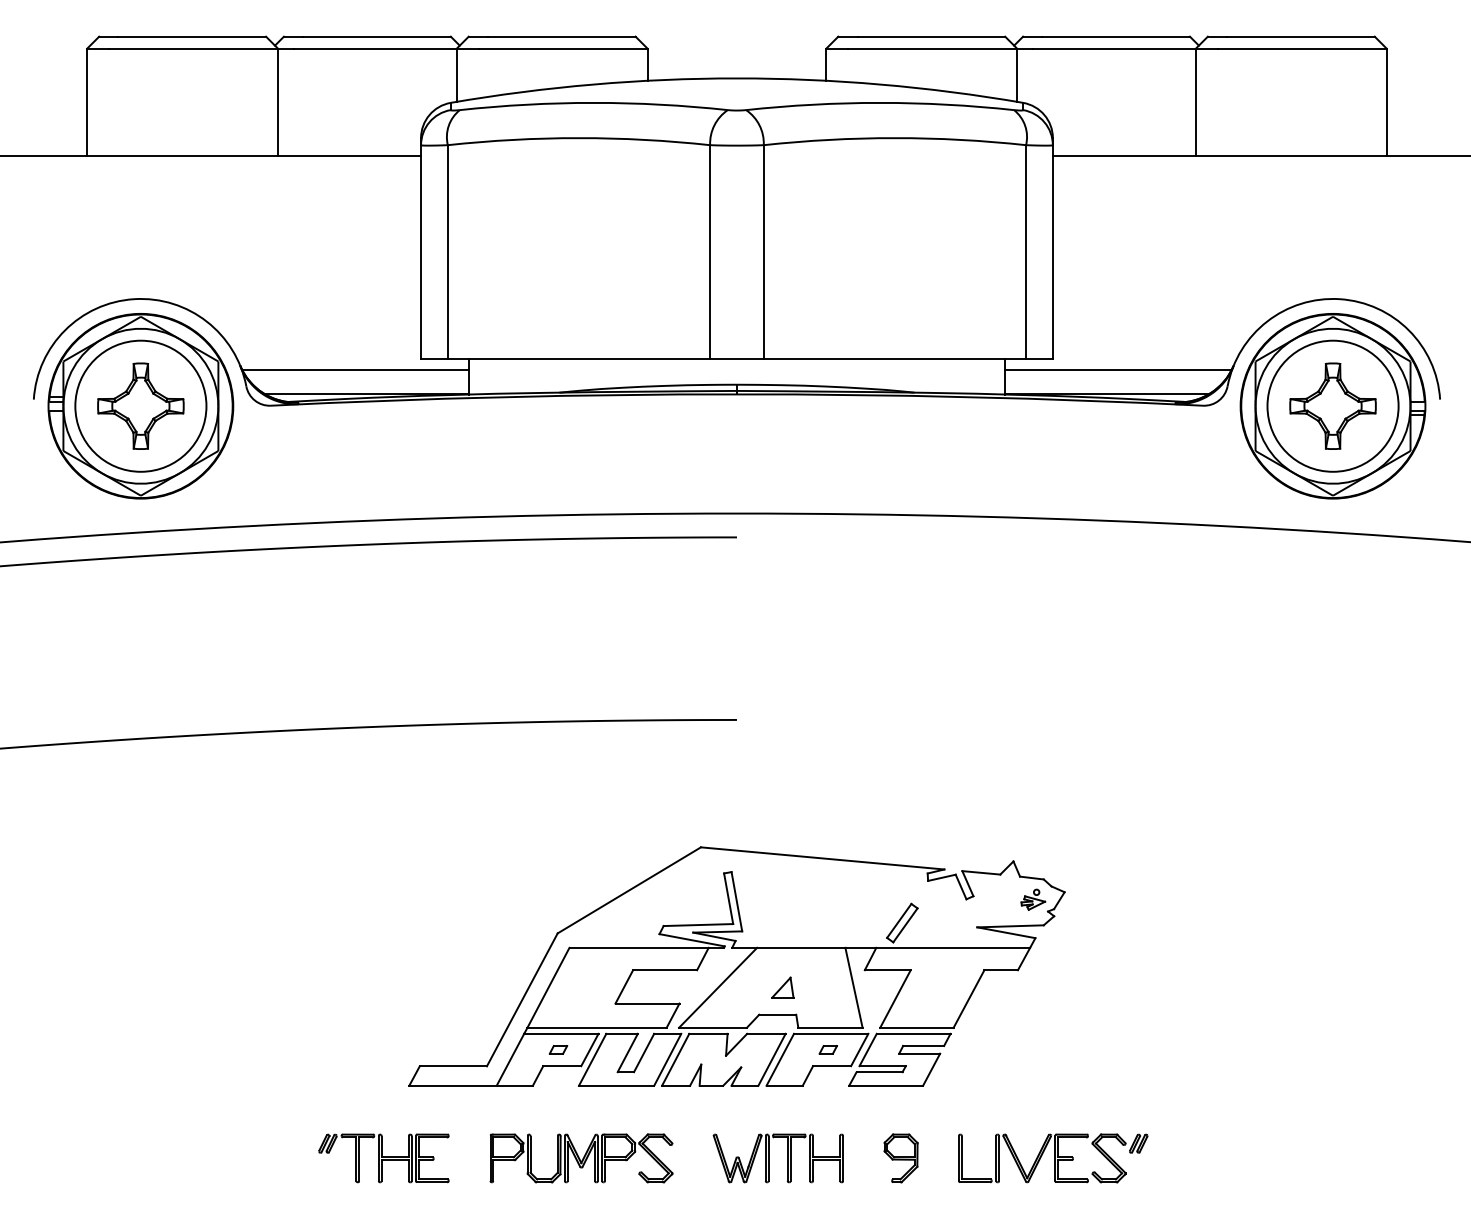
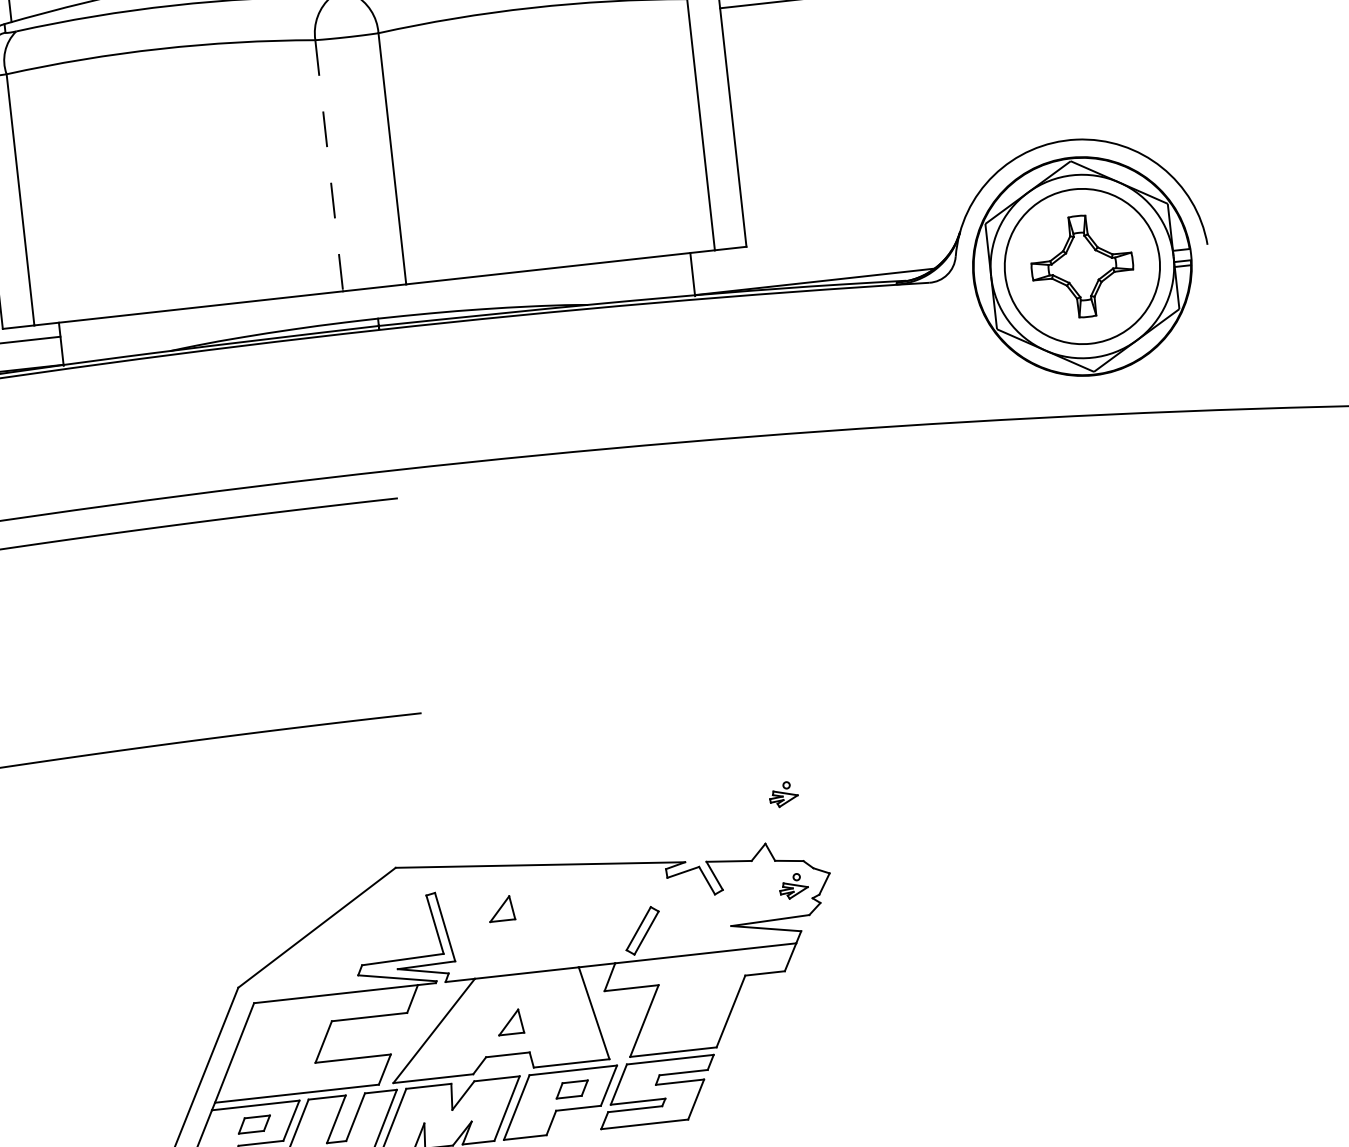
line: (710, 251) -> (329, 165), solid -> dashed
line: (1118, 370) -> (825, 252), removed
part: (1033, 821) -> (783, 794), added
part: (785, 891) -> (501, 908), added
part: (558, 1049) -> (254, 1124), size x1.6
part: (827, 1049) -> (570, 1089), size x1.6

